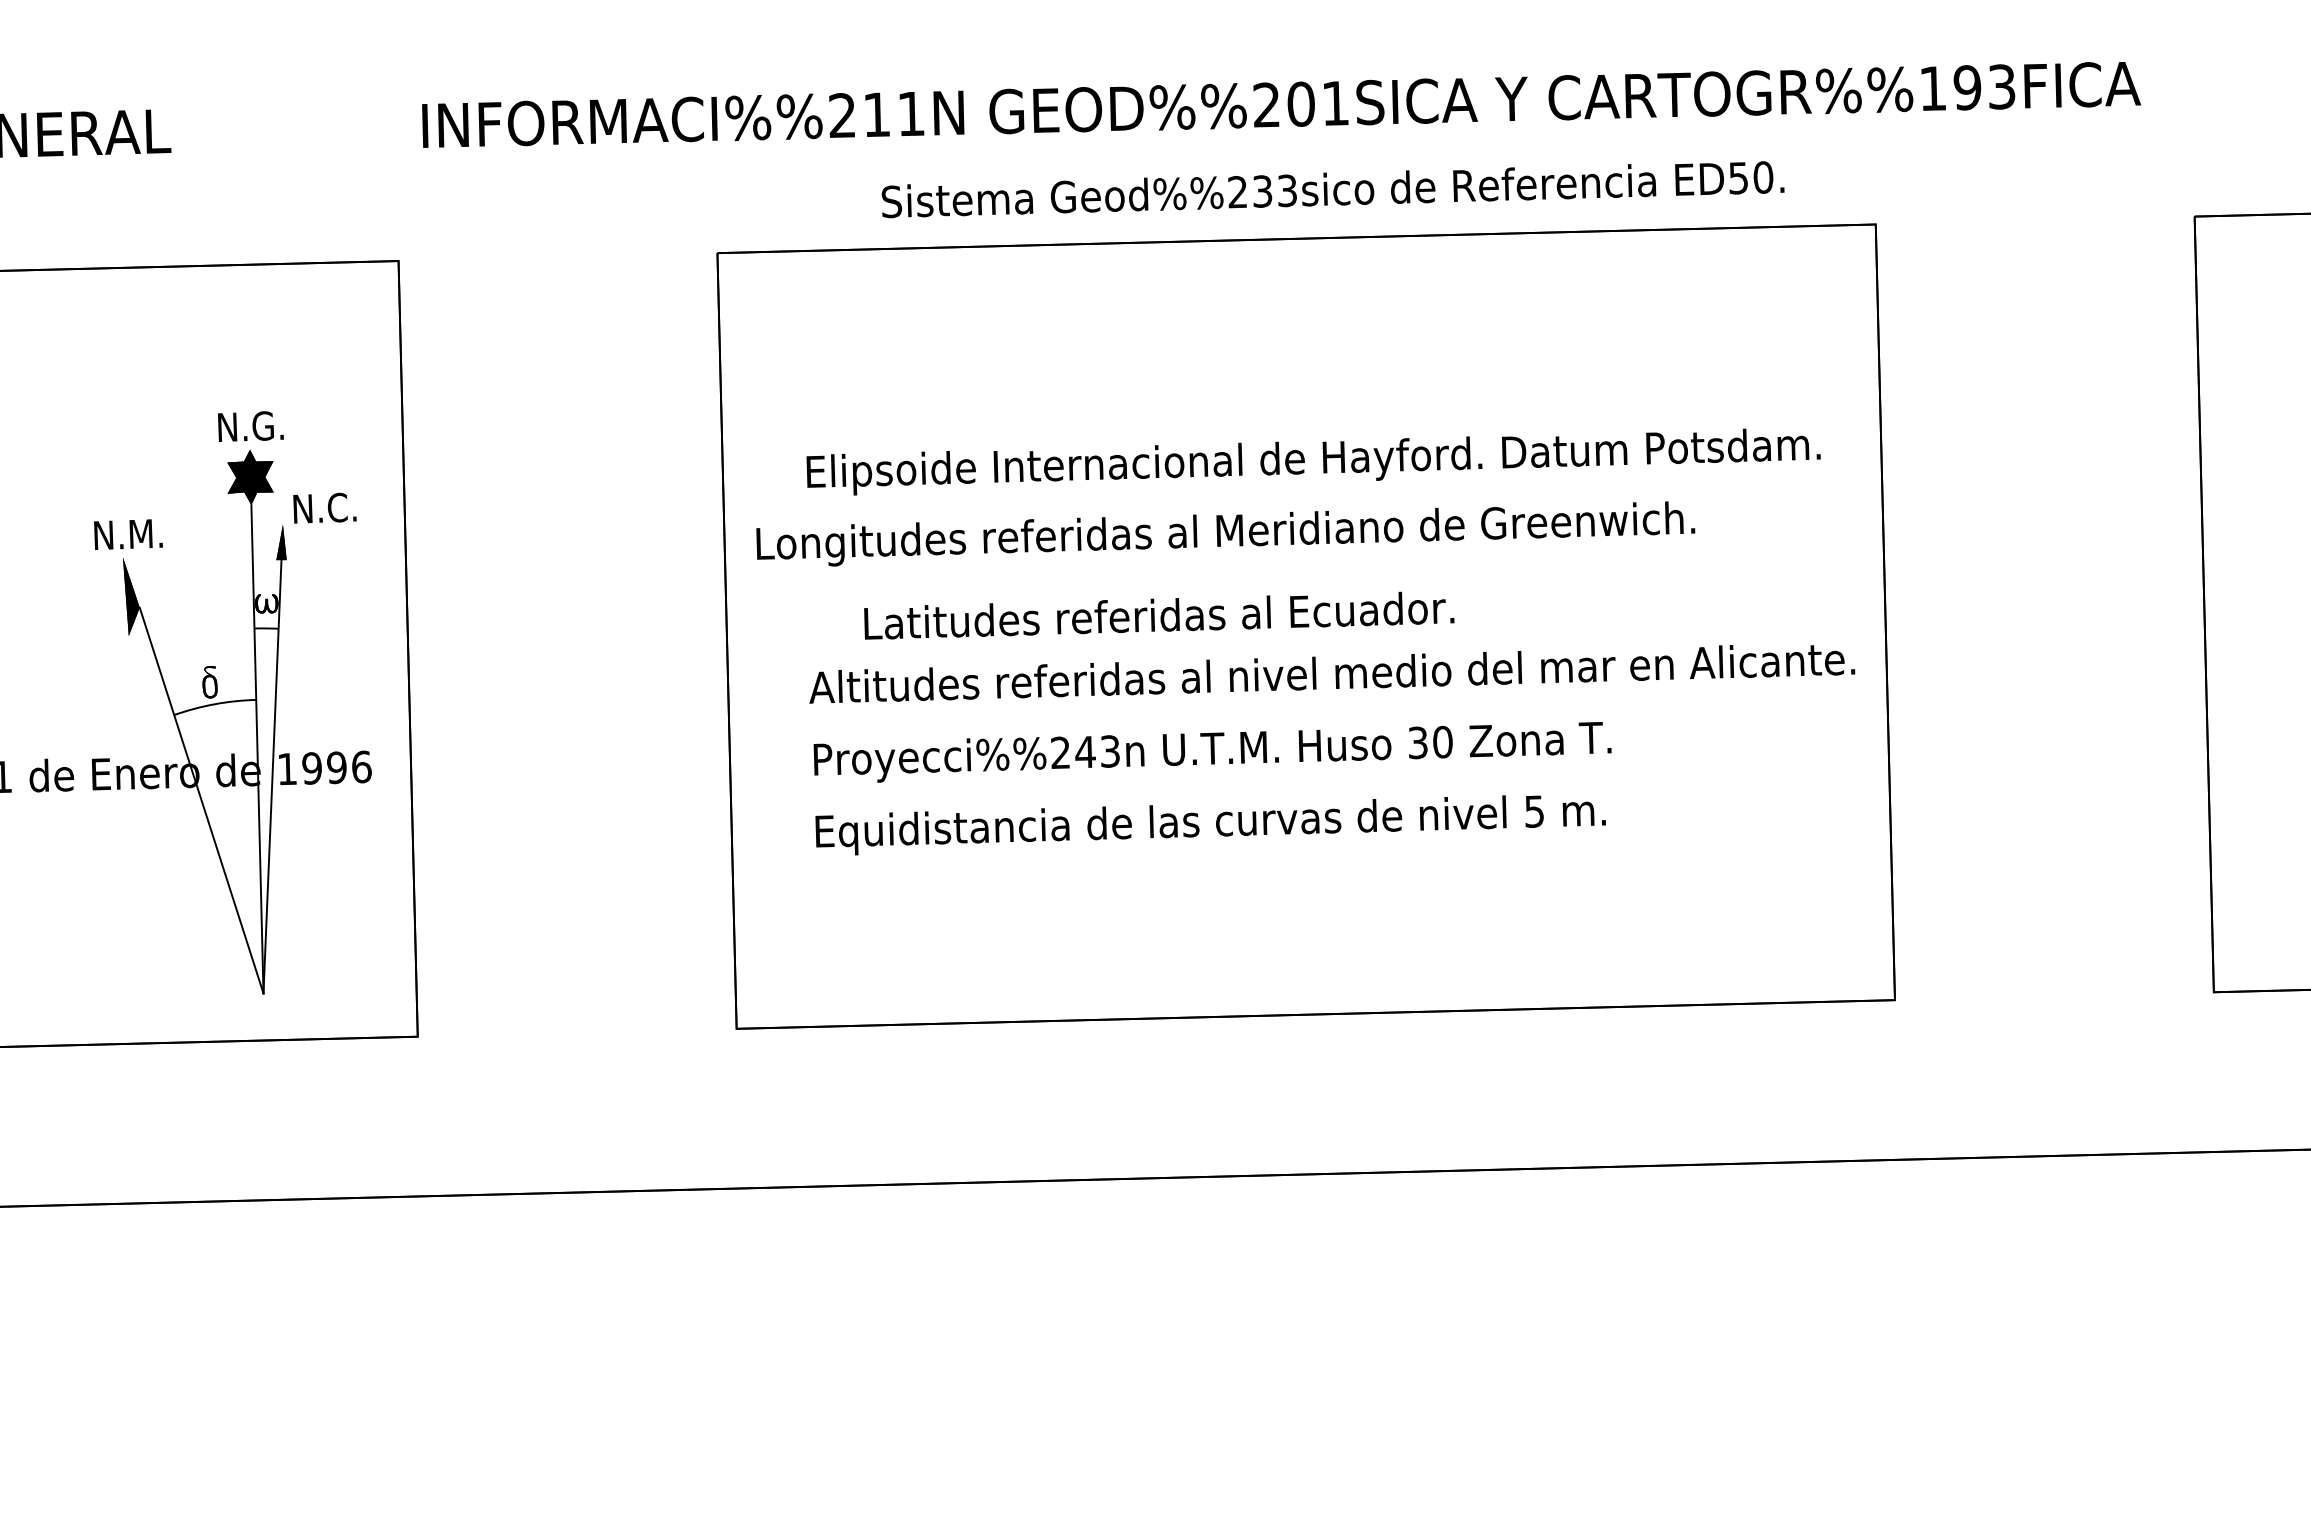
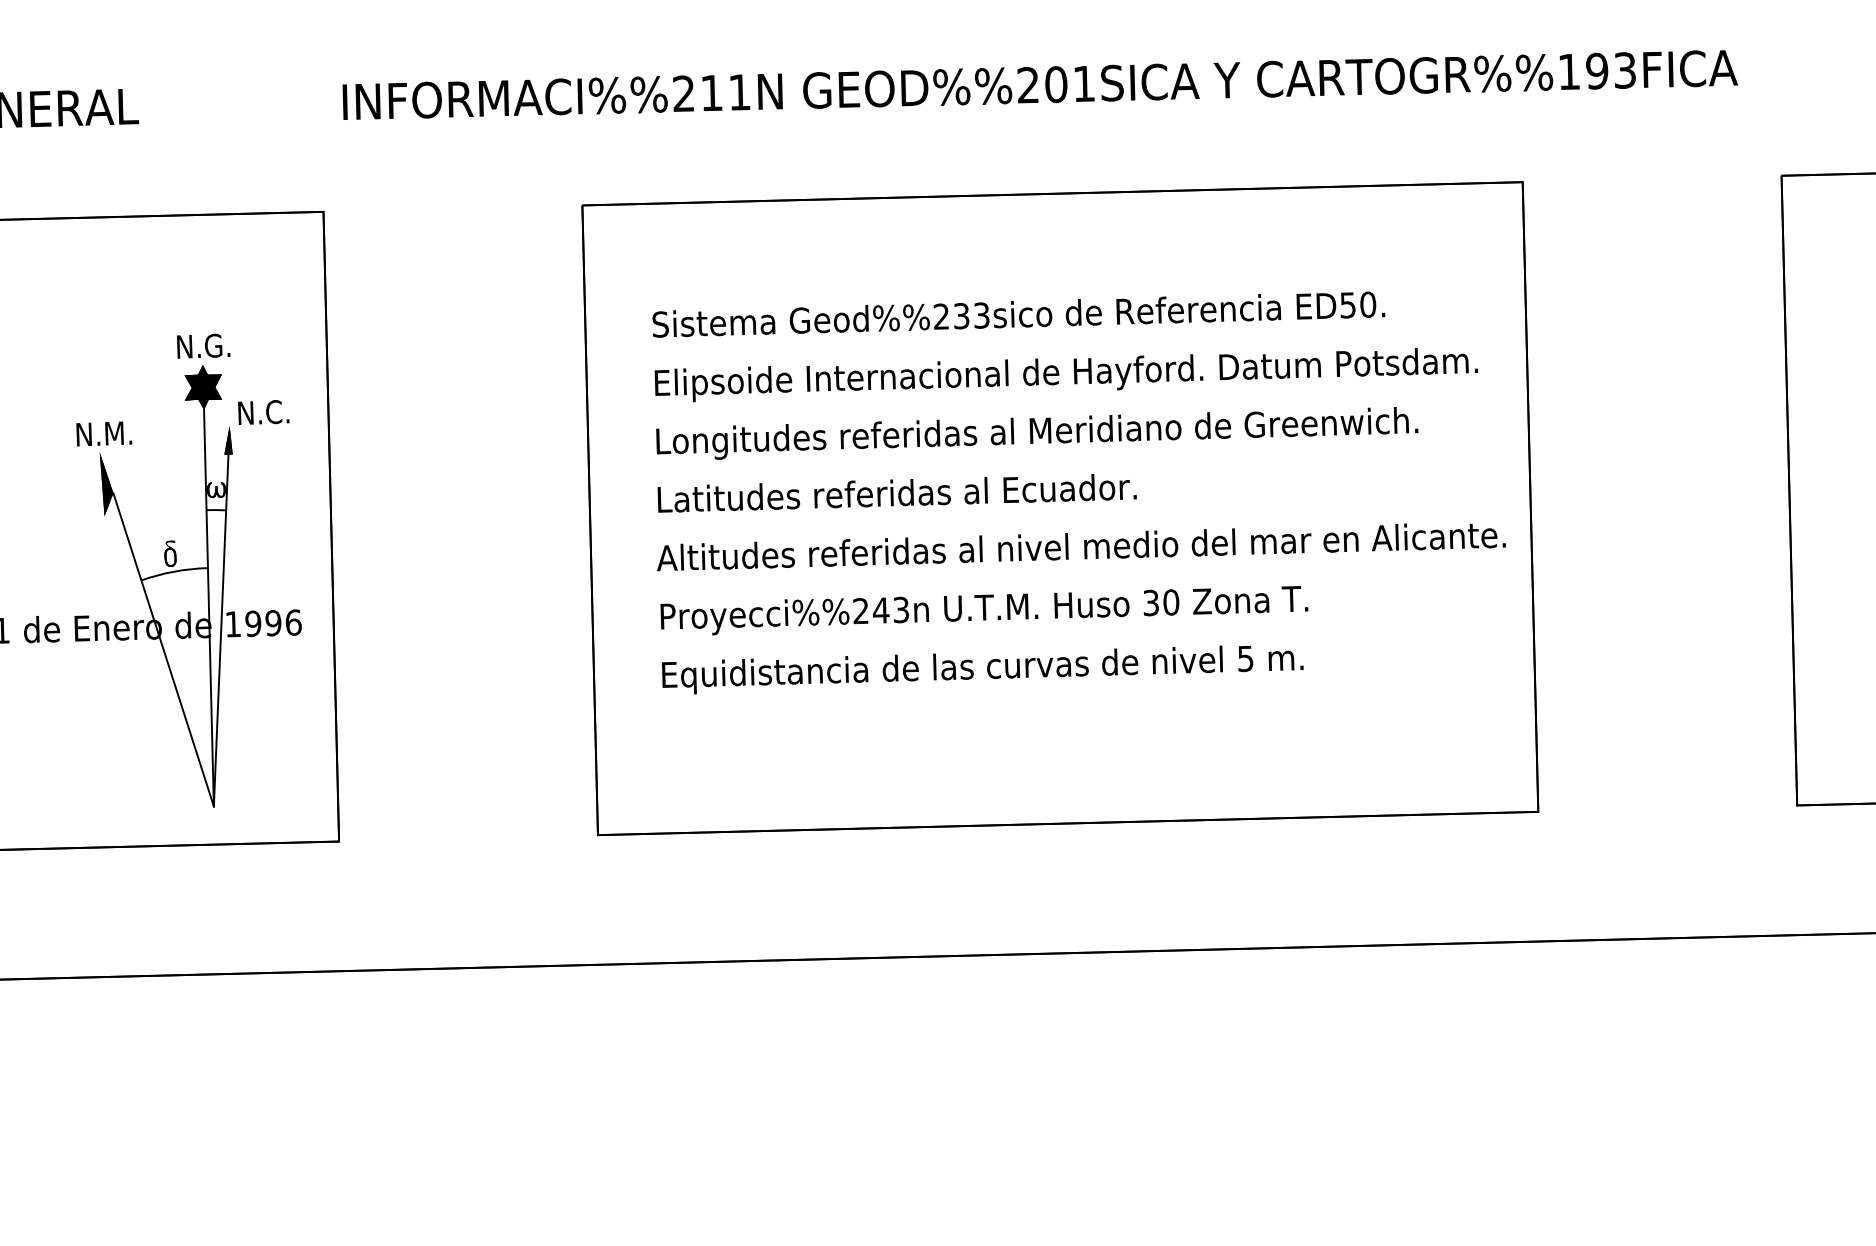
text: (1332, 189) -> (1018, 314), moved
text: (1225, 533) -> (1037, 433), moved
text: (1159, 615) -> (897, 493), moved

